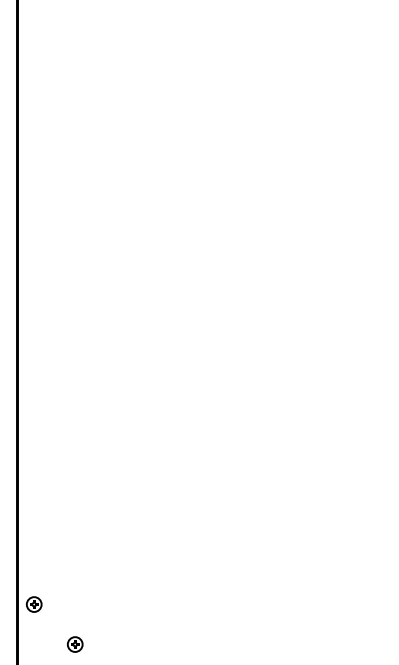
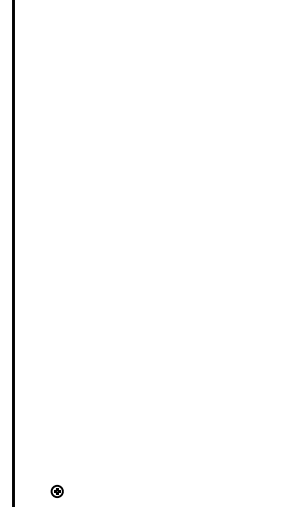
part: (33, 604) -> (25, 460), removed

